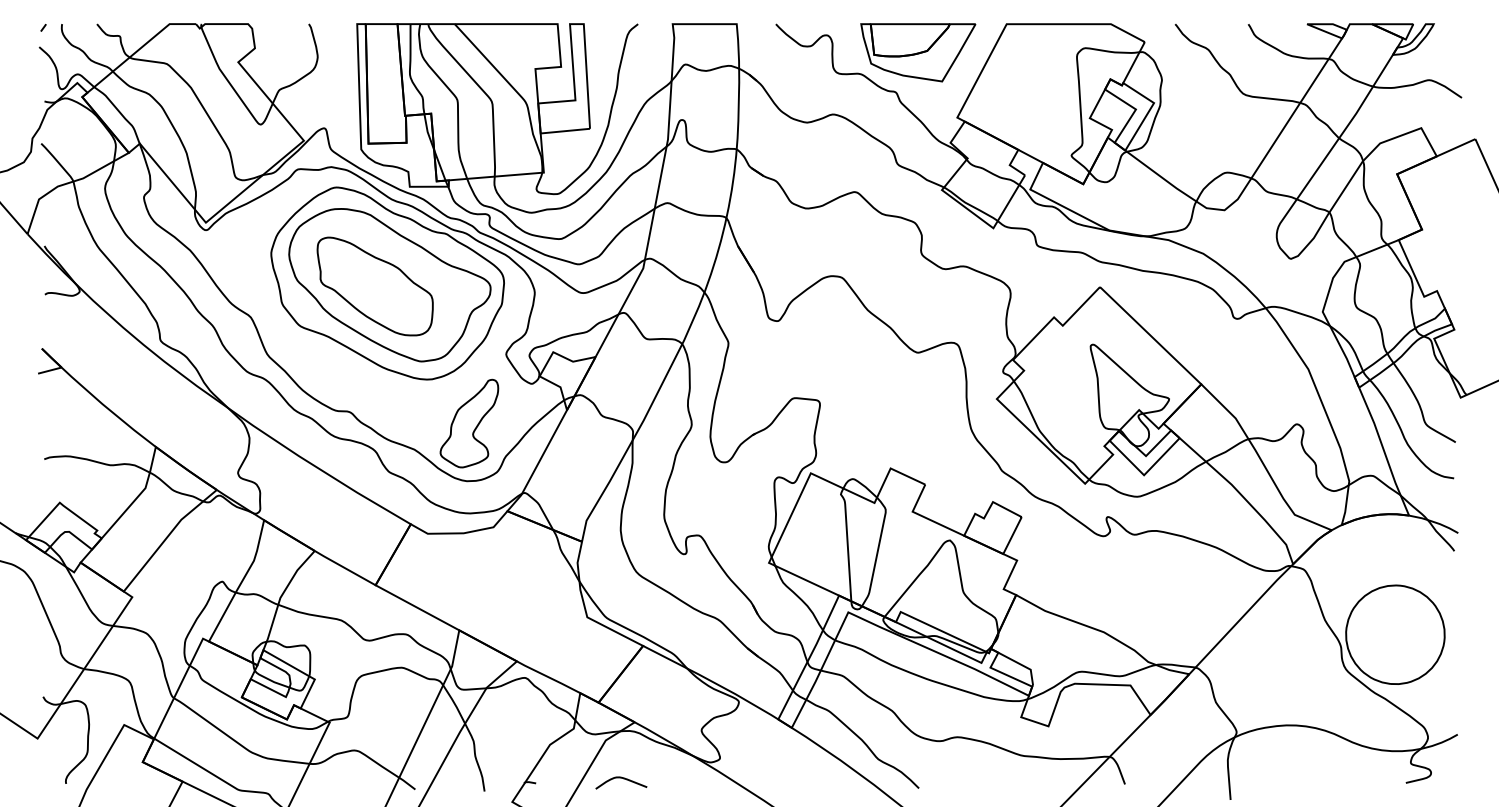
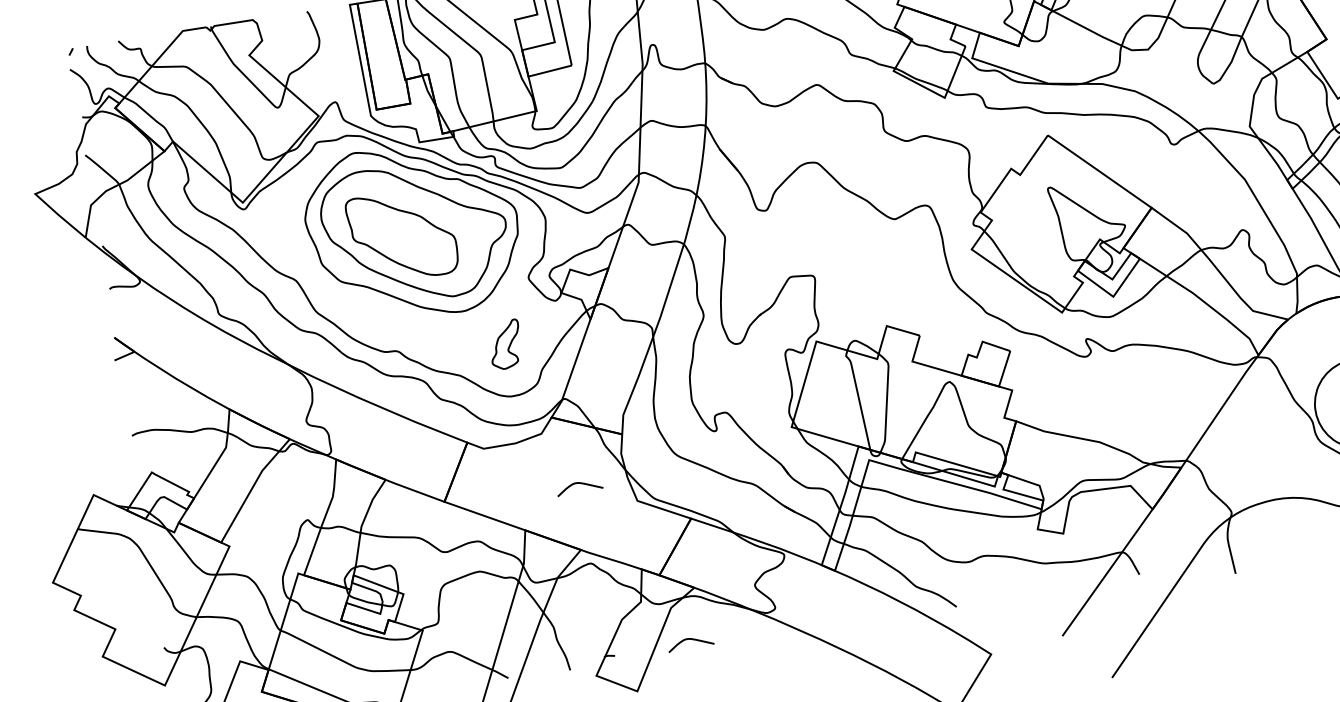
part: (469, 423) -> (505, 344), size x0.6
curve: (528, 589) -> (581, 484), added

